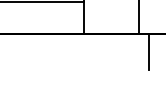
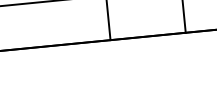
line: (148, 52) -> (201, 56), removed

